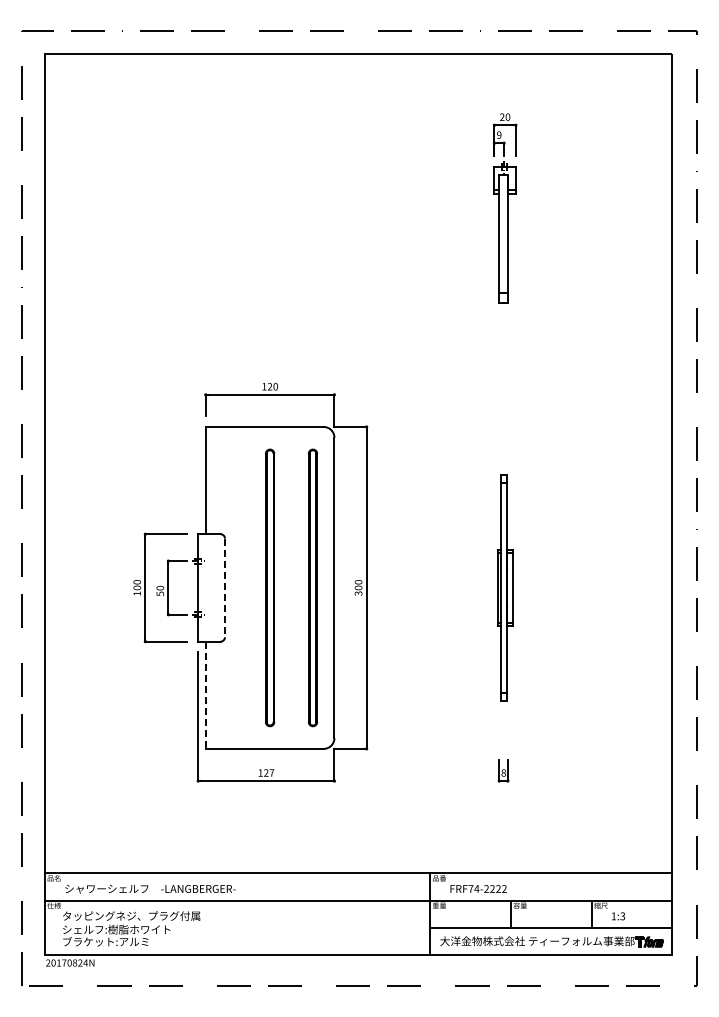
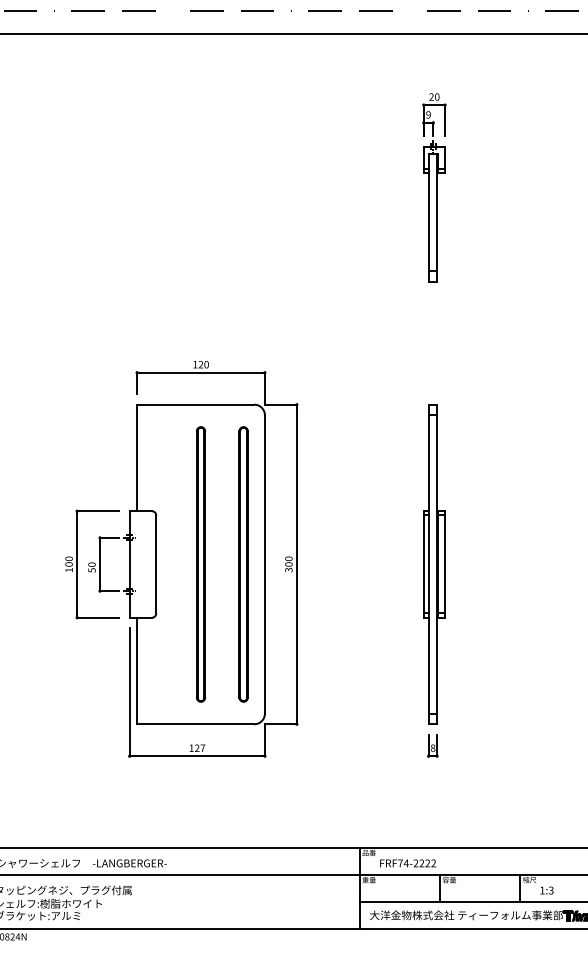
part: (504, 587) -> (433, 564), size x1.43
line: (225, 588) -> (156, 565), dashed -> solid
line: (205, 695) -> (136, 671), dashed -> solid

